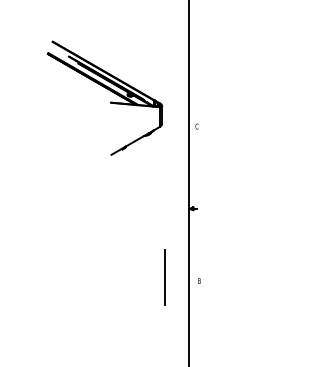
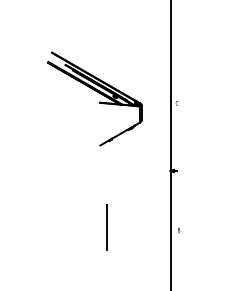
part: (110, 101) -> (99, 101), moved
line: (164, 277) -> (106, 227), moved

